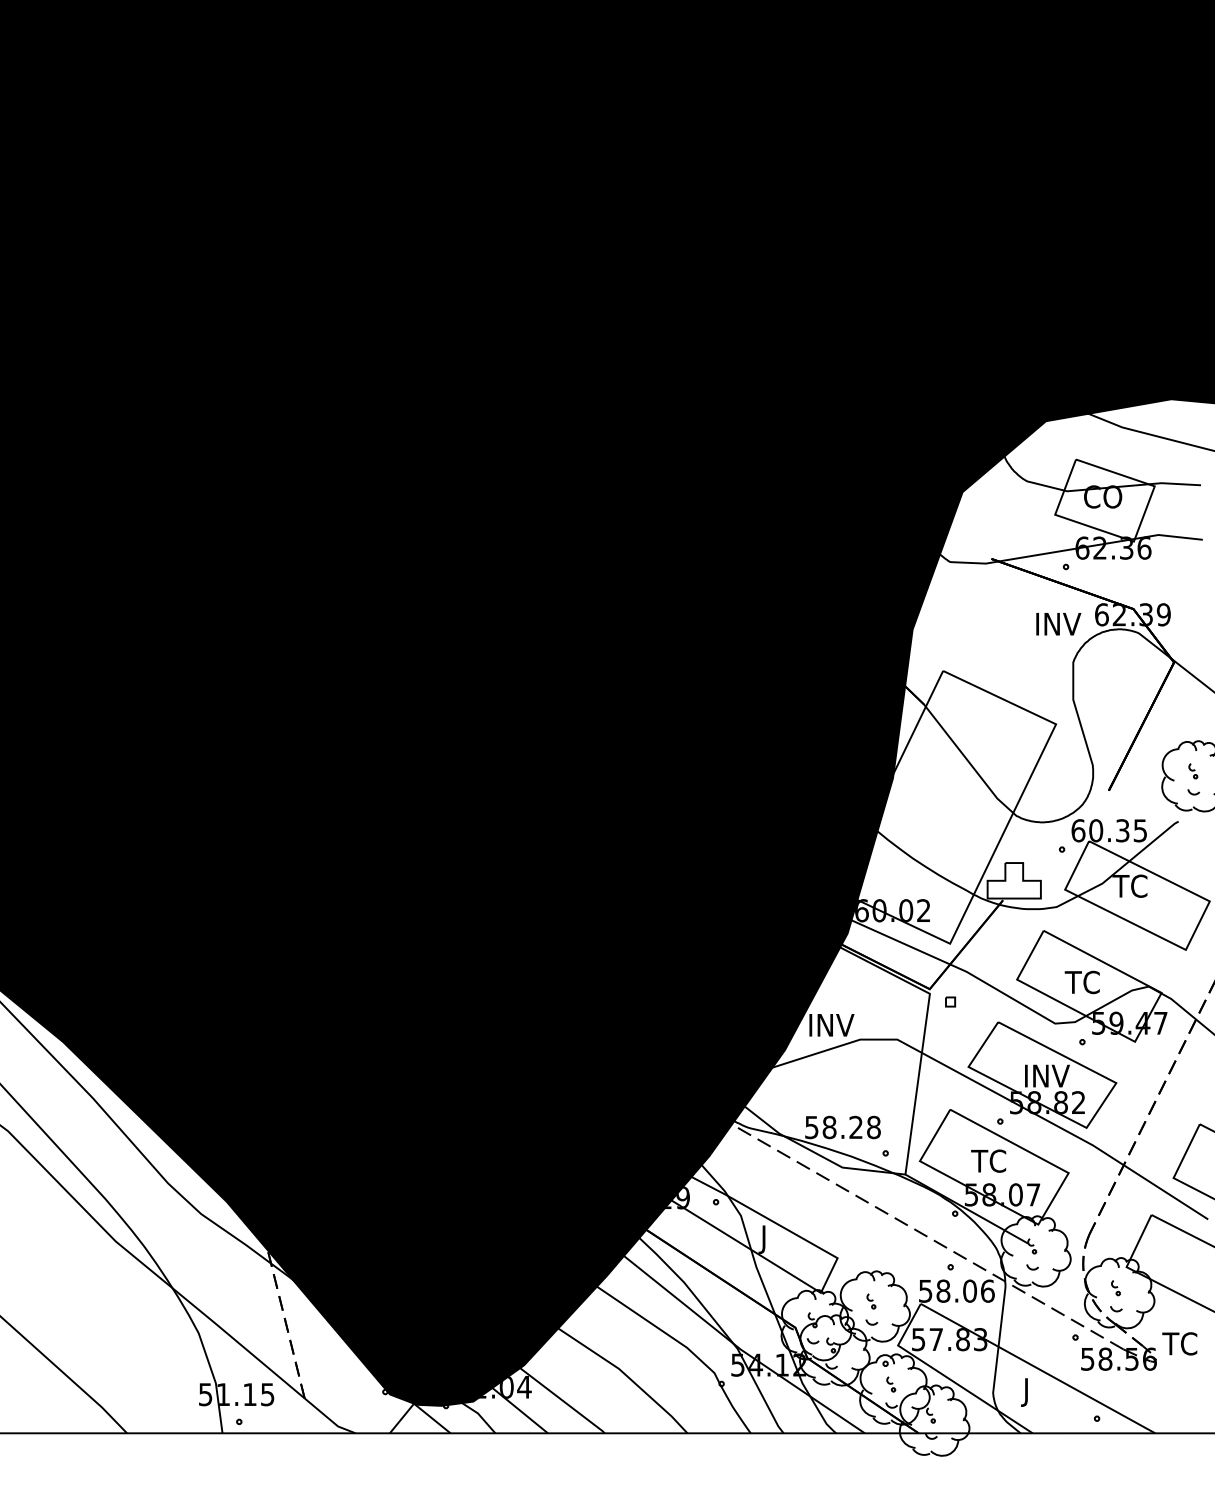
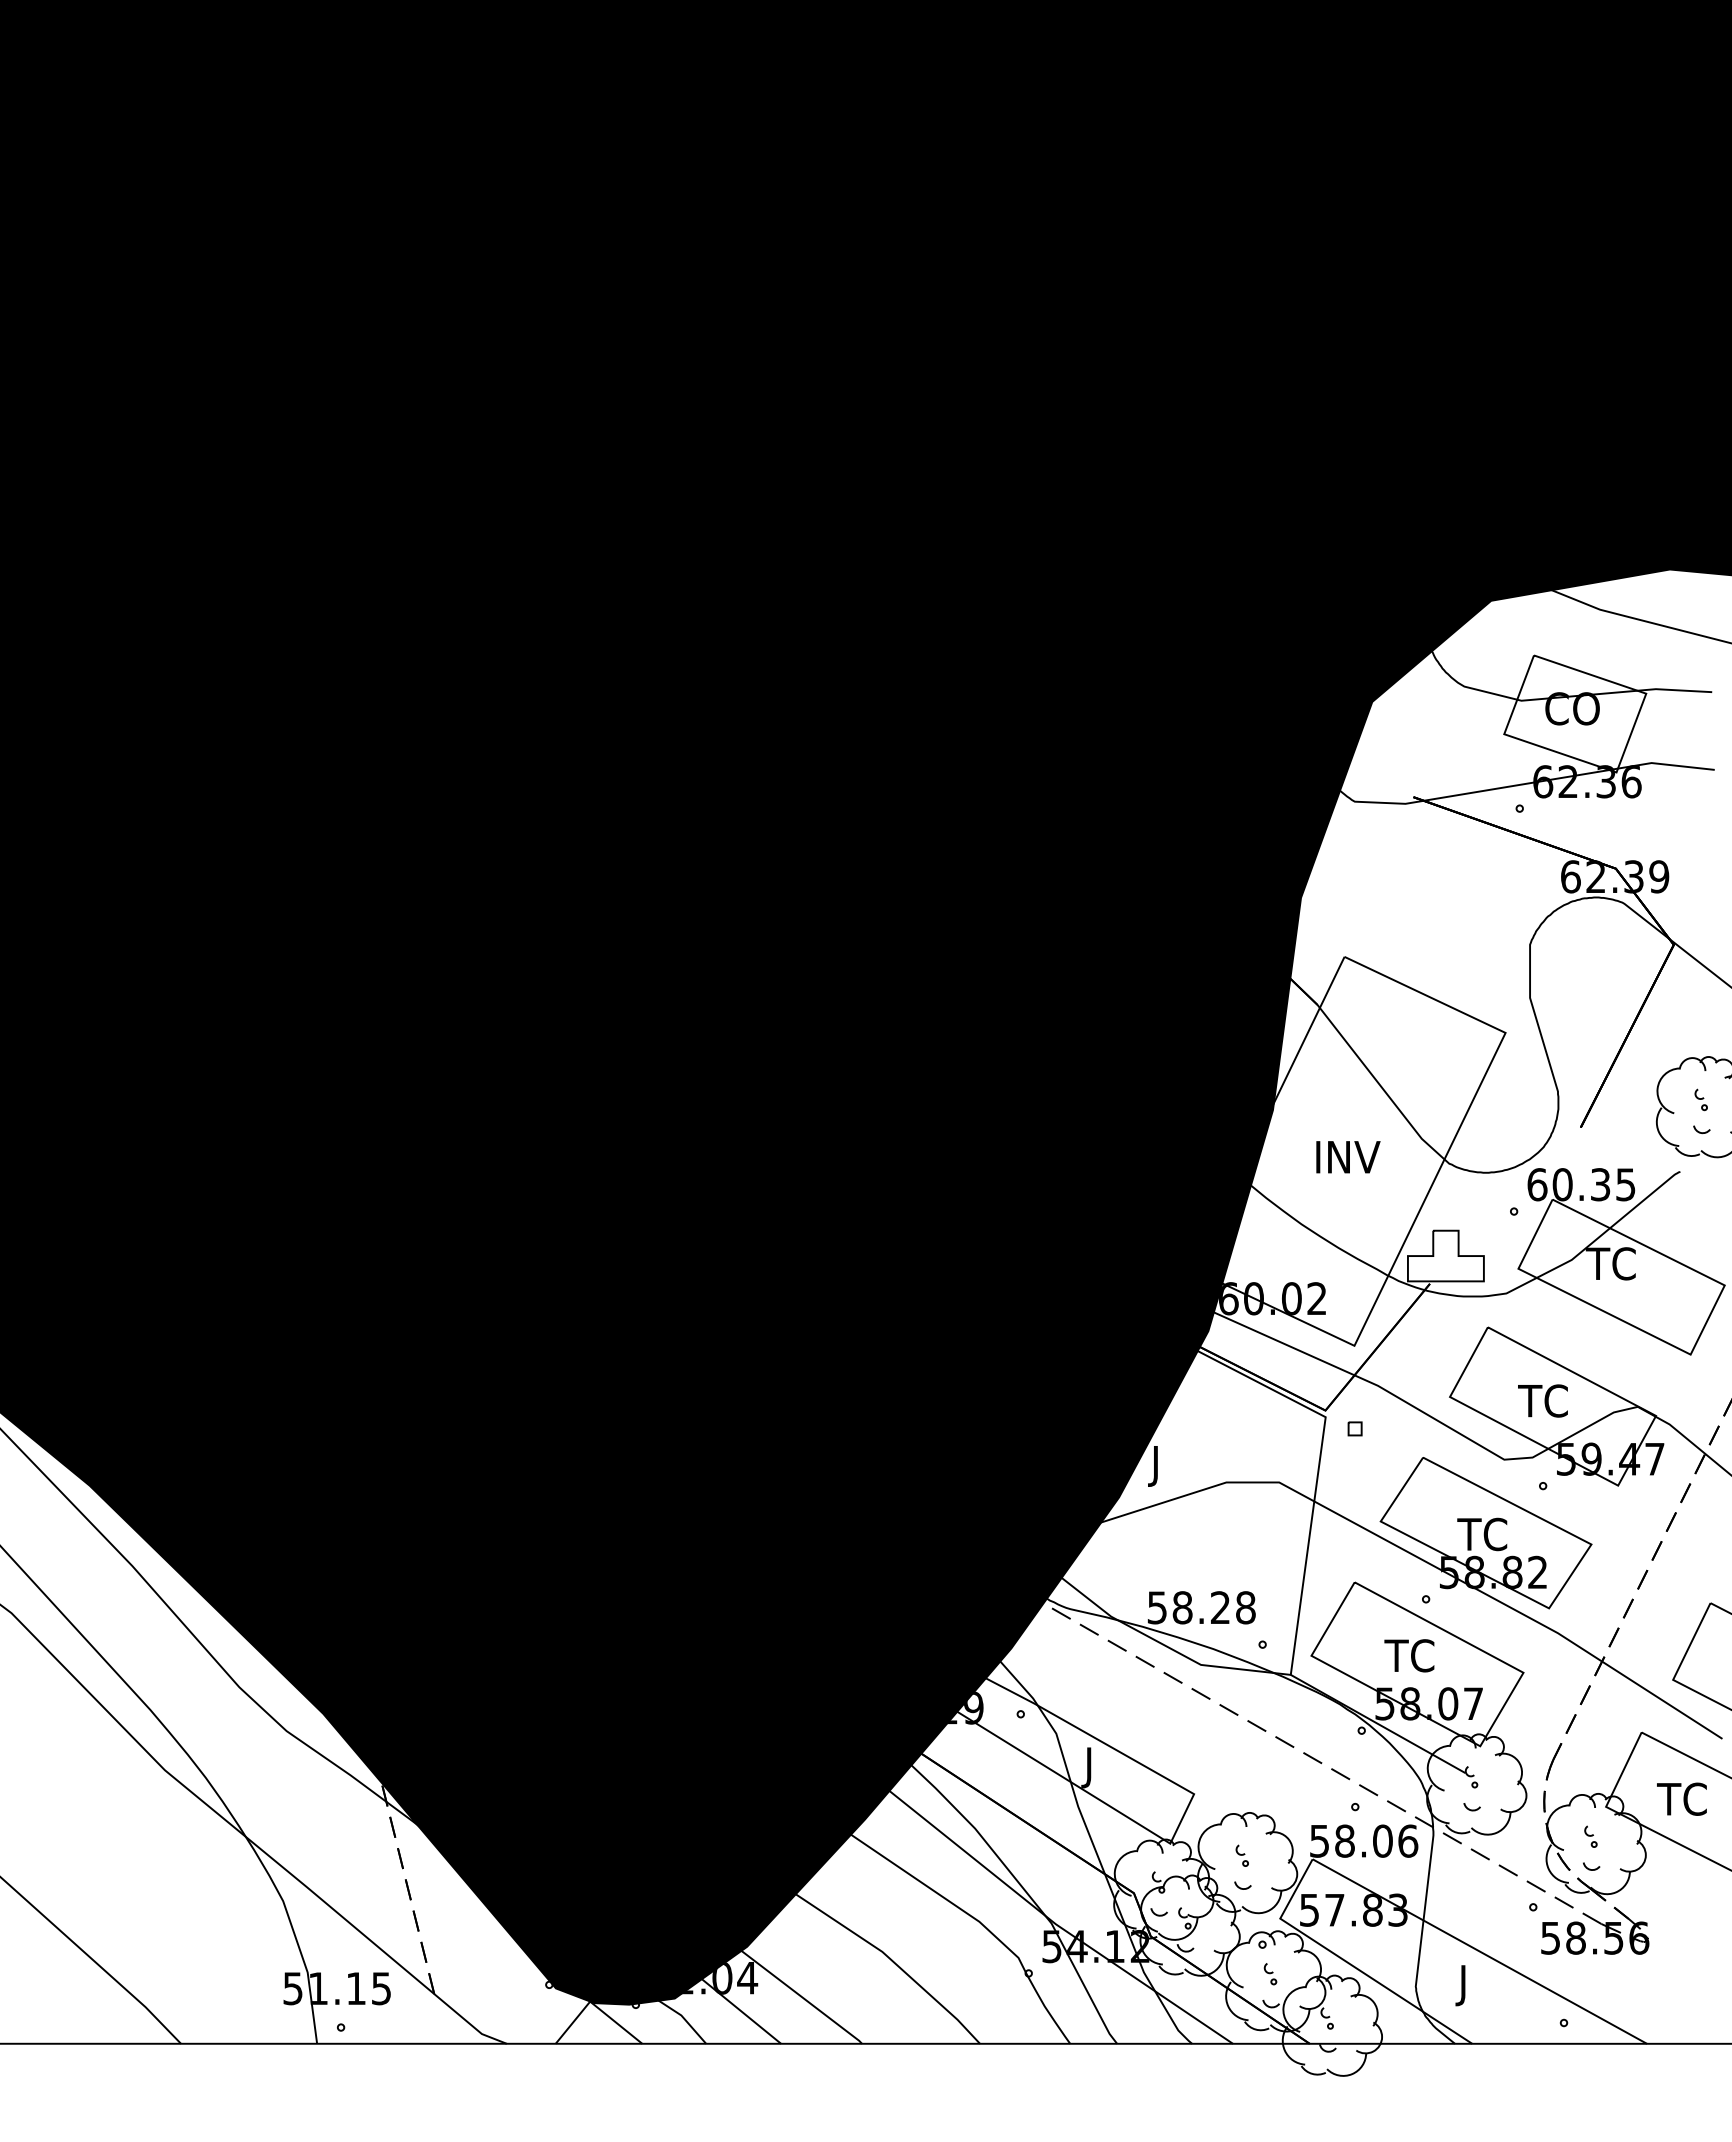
text: (1058, 624) -> (1348, 1157), moved
text: (830, 1028) -> (1183, 1466), INV -> J
text: (1046, 1076) -> (1491, 1534), INV -> TC
text: (1179, 1343) -> (1681, 1798), moved

